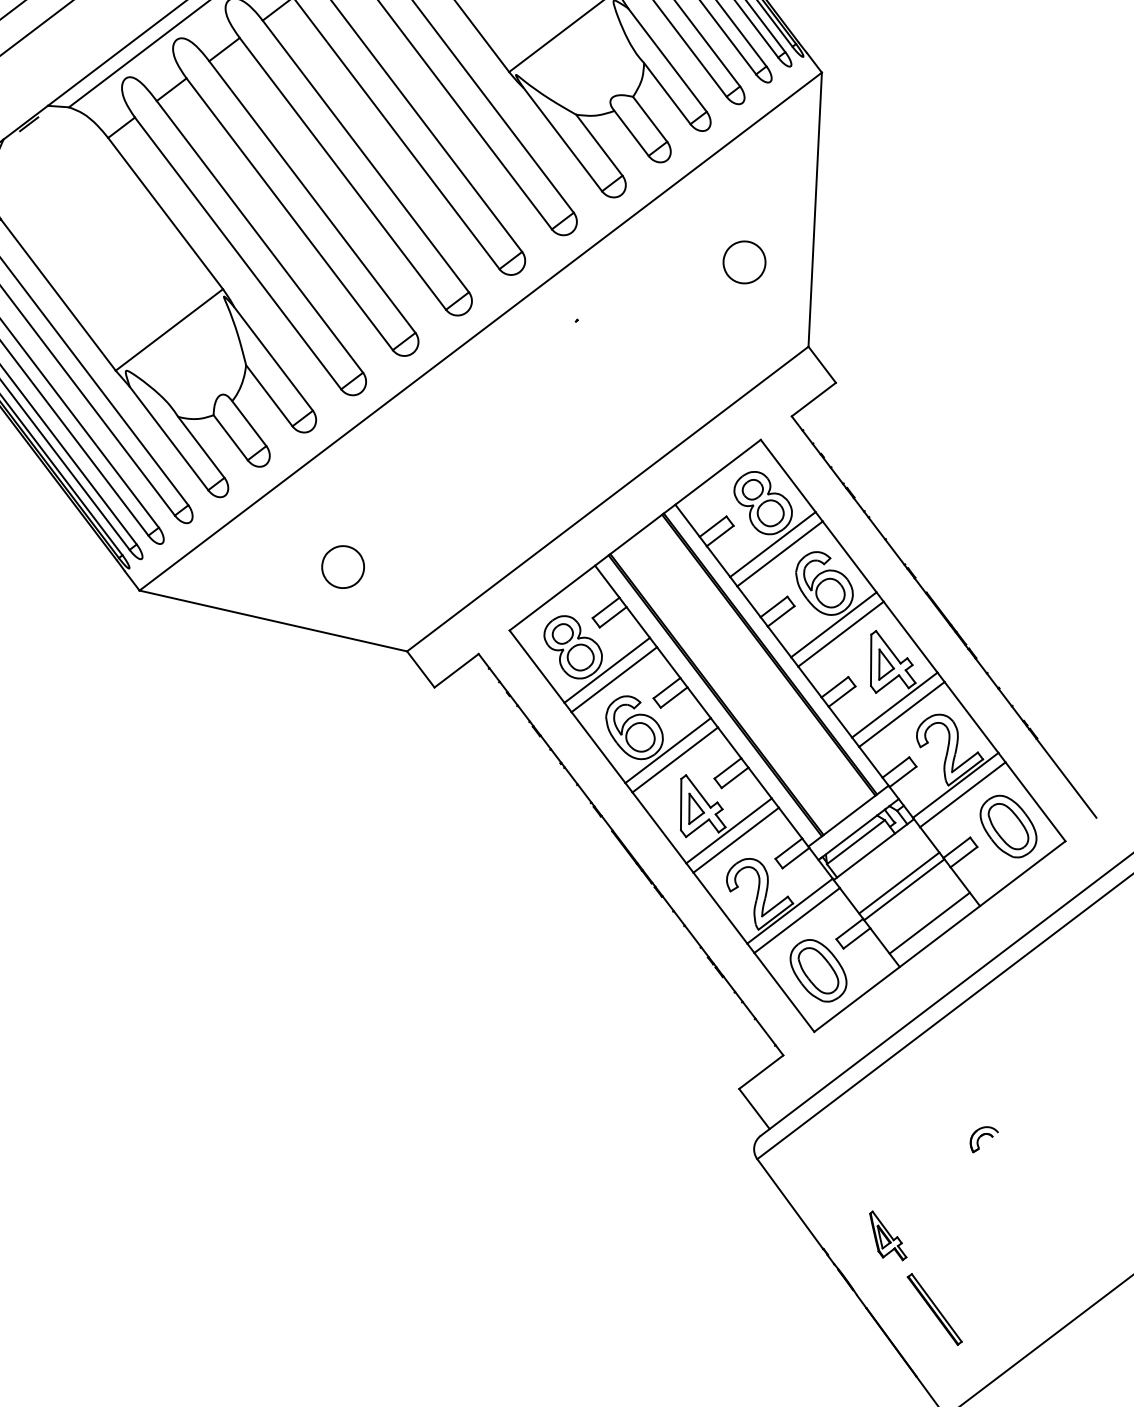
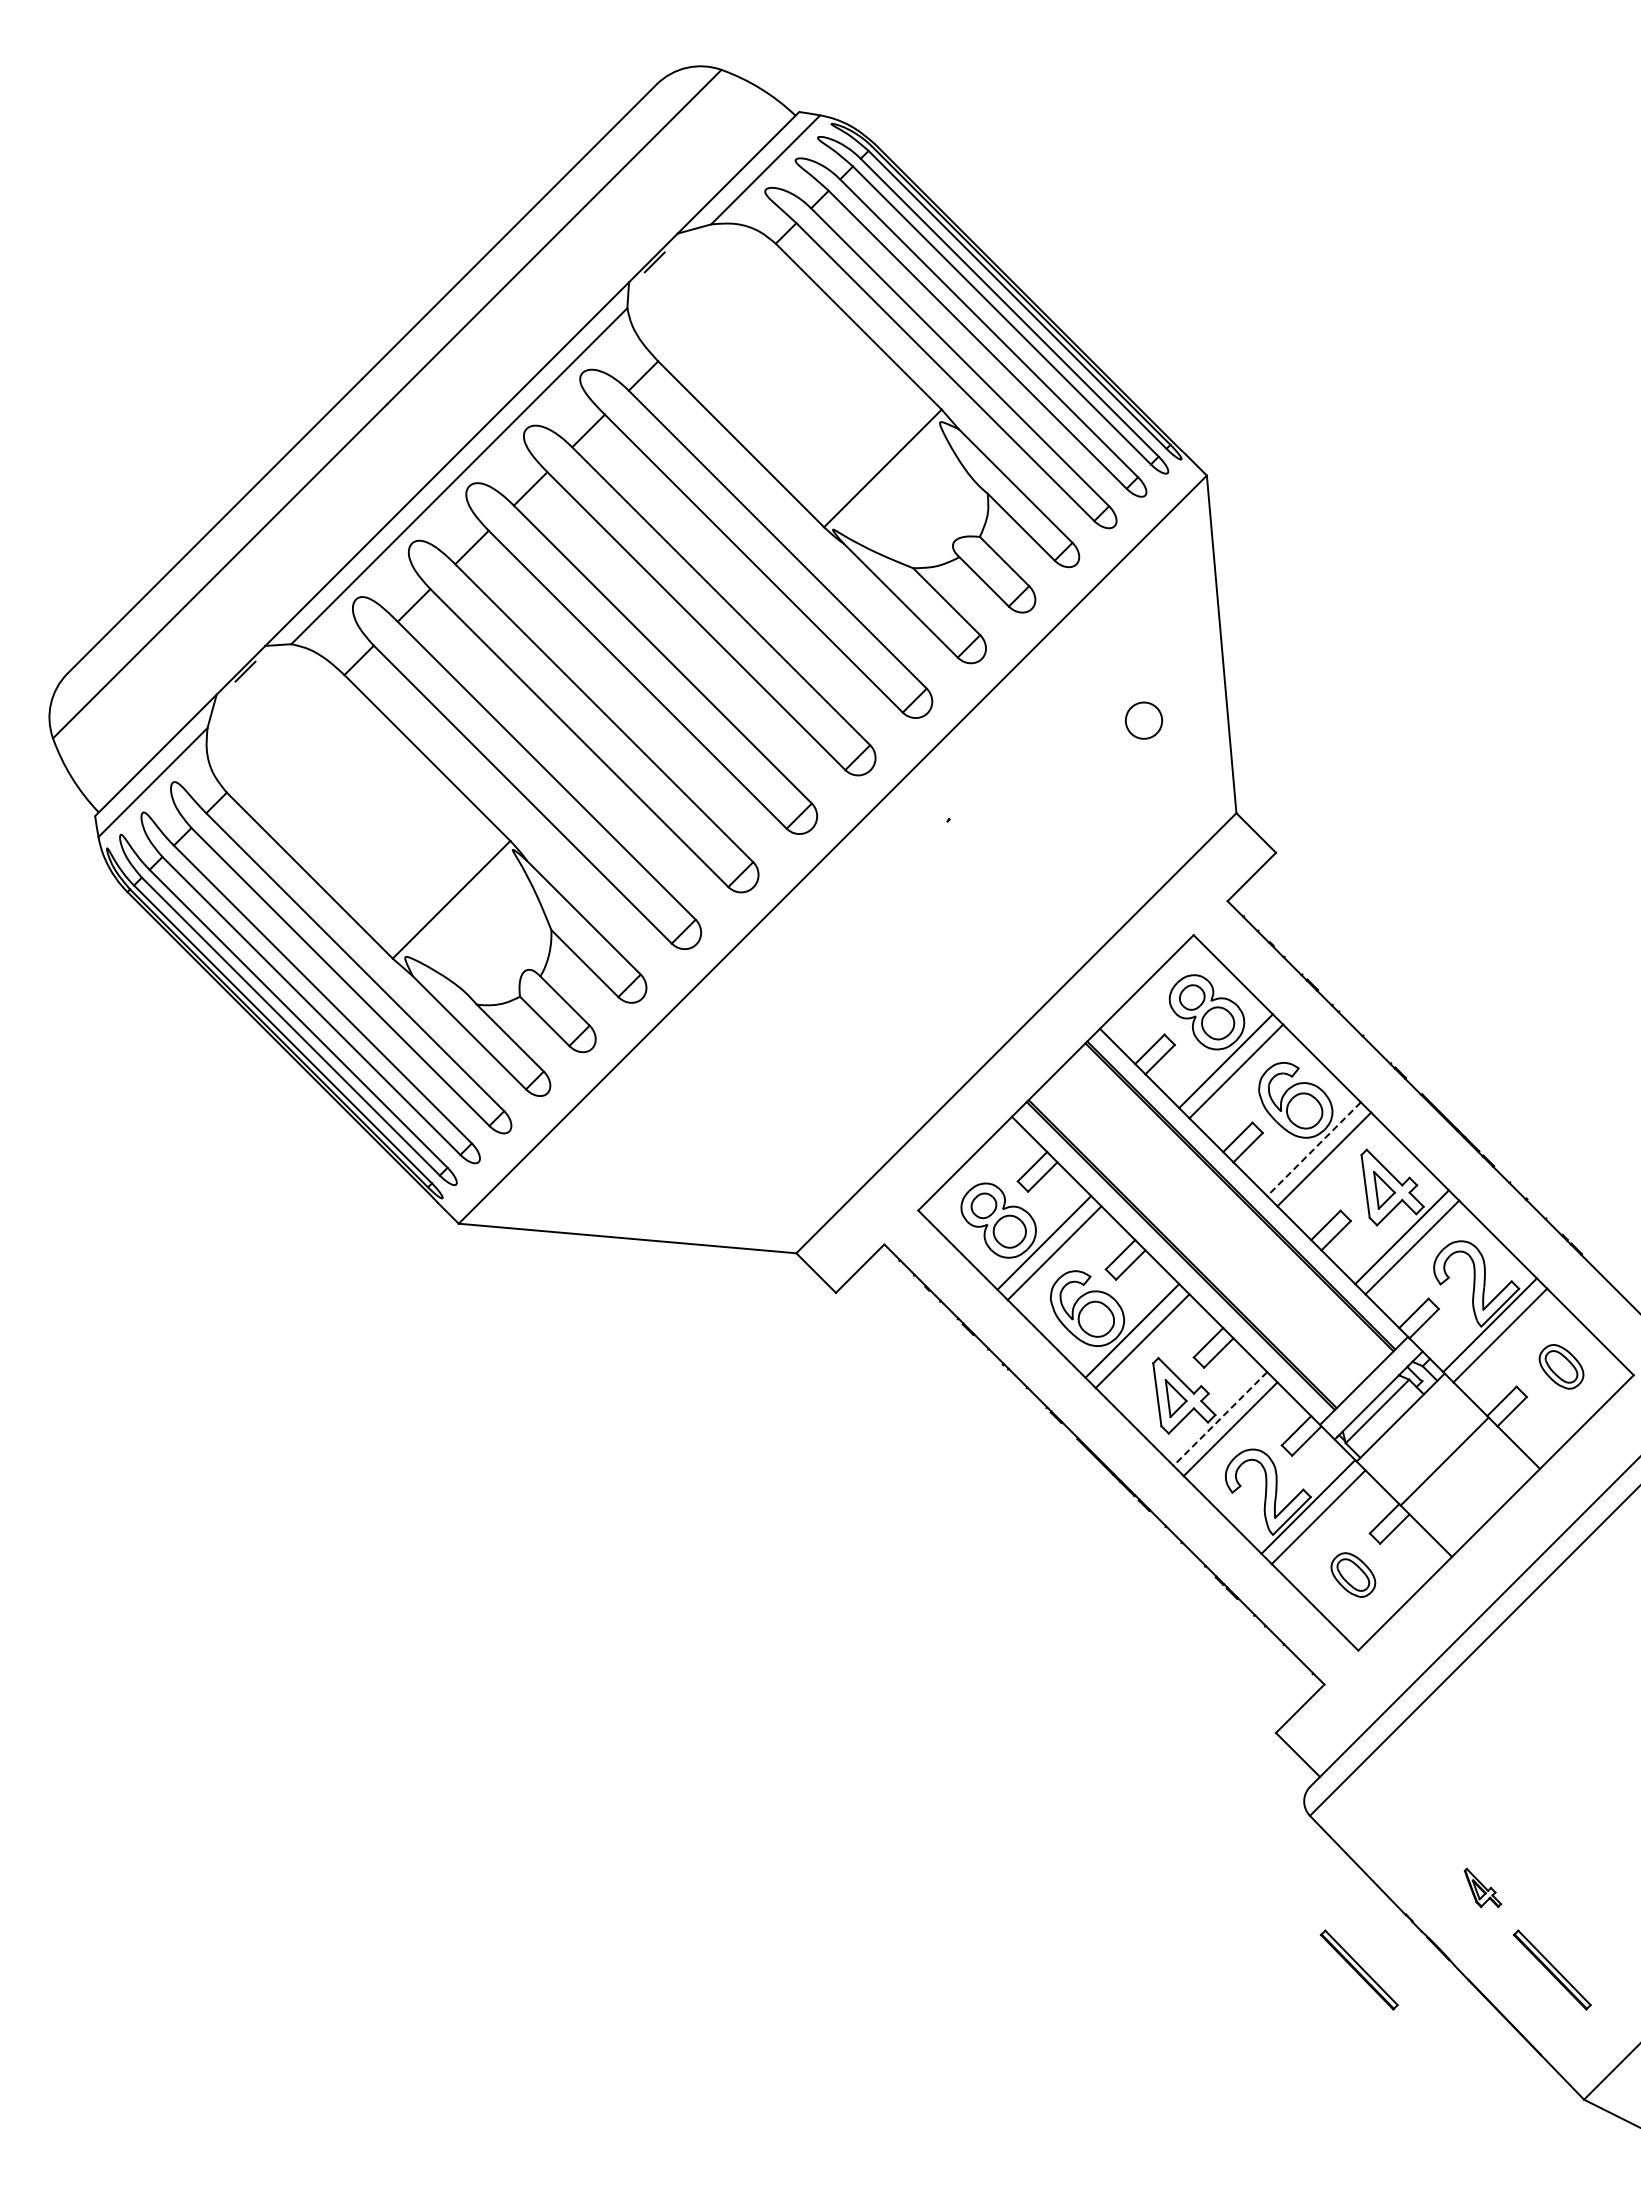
part: (744, 262) -> (1143, 720), size x0.7
part: (342, 566) -> (703, 1160), removed
line: (833, 624) -> (1313, 1149), solid -> dashed
part: (1008, 826) -> (1561, 1366), size x0.6
line: (729, 831) -> (1220, 1419), solid -> dashed
line: (899, 883) -> (1437, 1454), removed
line: (929, 923) -> (1481, 1498), removed
part: (818, 970) -> (1353, 1574), size x0.6
part: (983, 1139) -> (1583, 1754), removed
part: (887, 1235) -> (1482, 1887), size x0.7
part: (780, 1287) -> (1359, 1969), added

